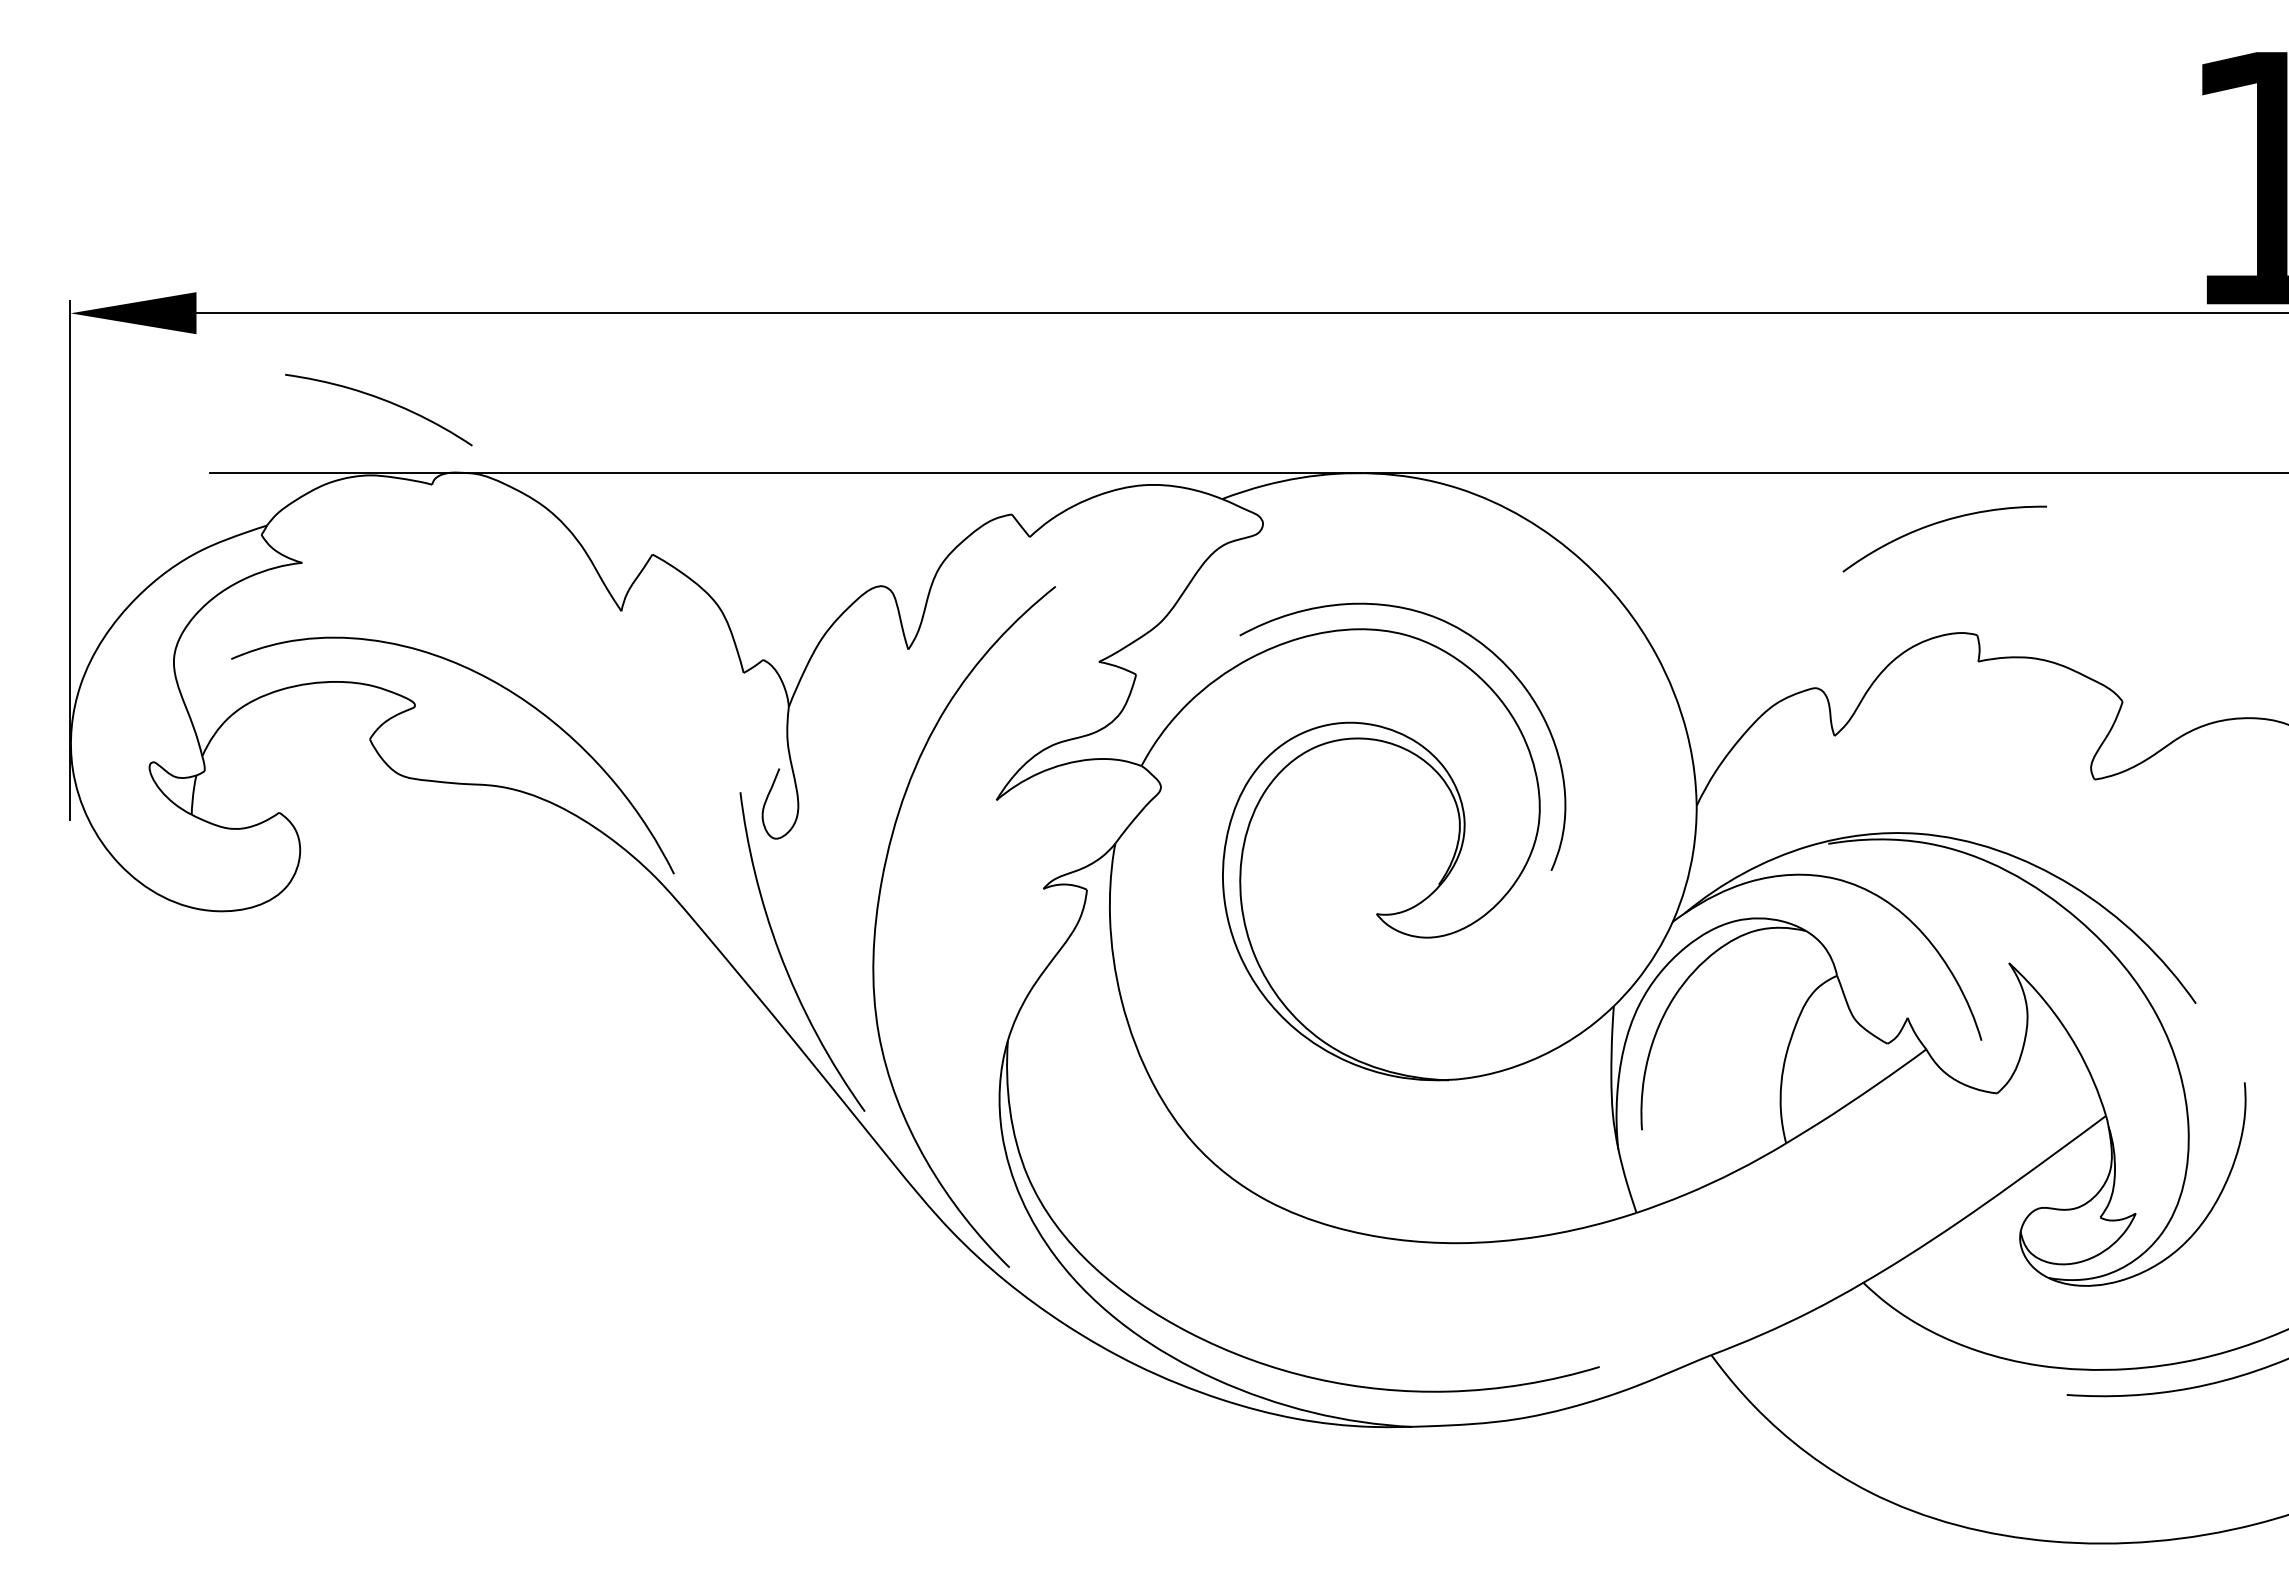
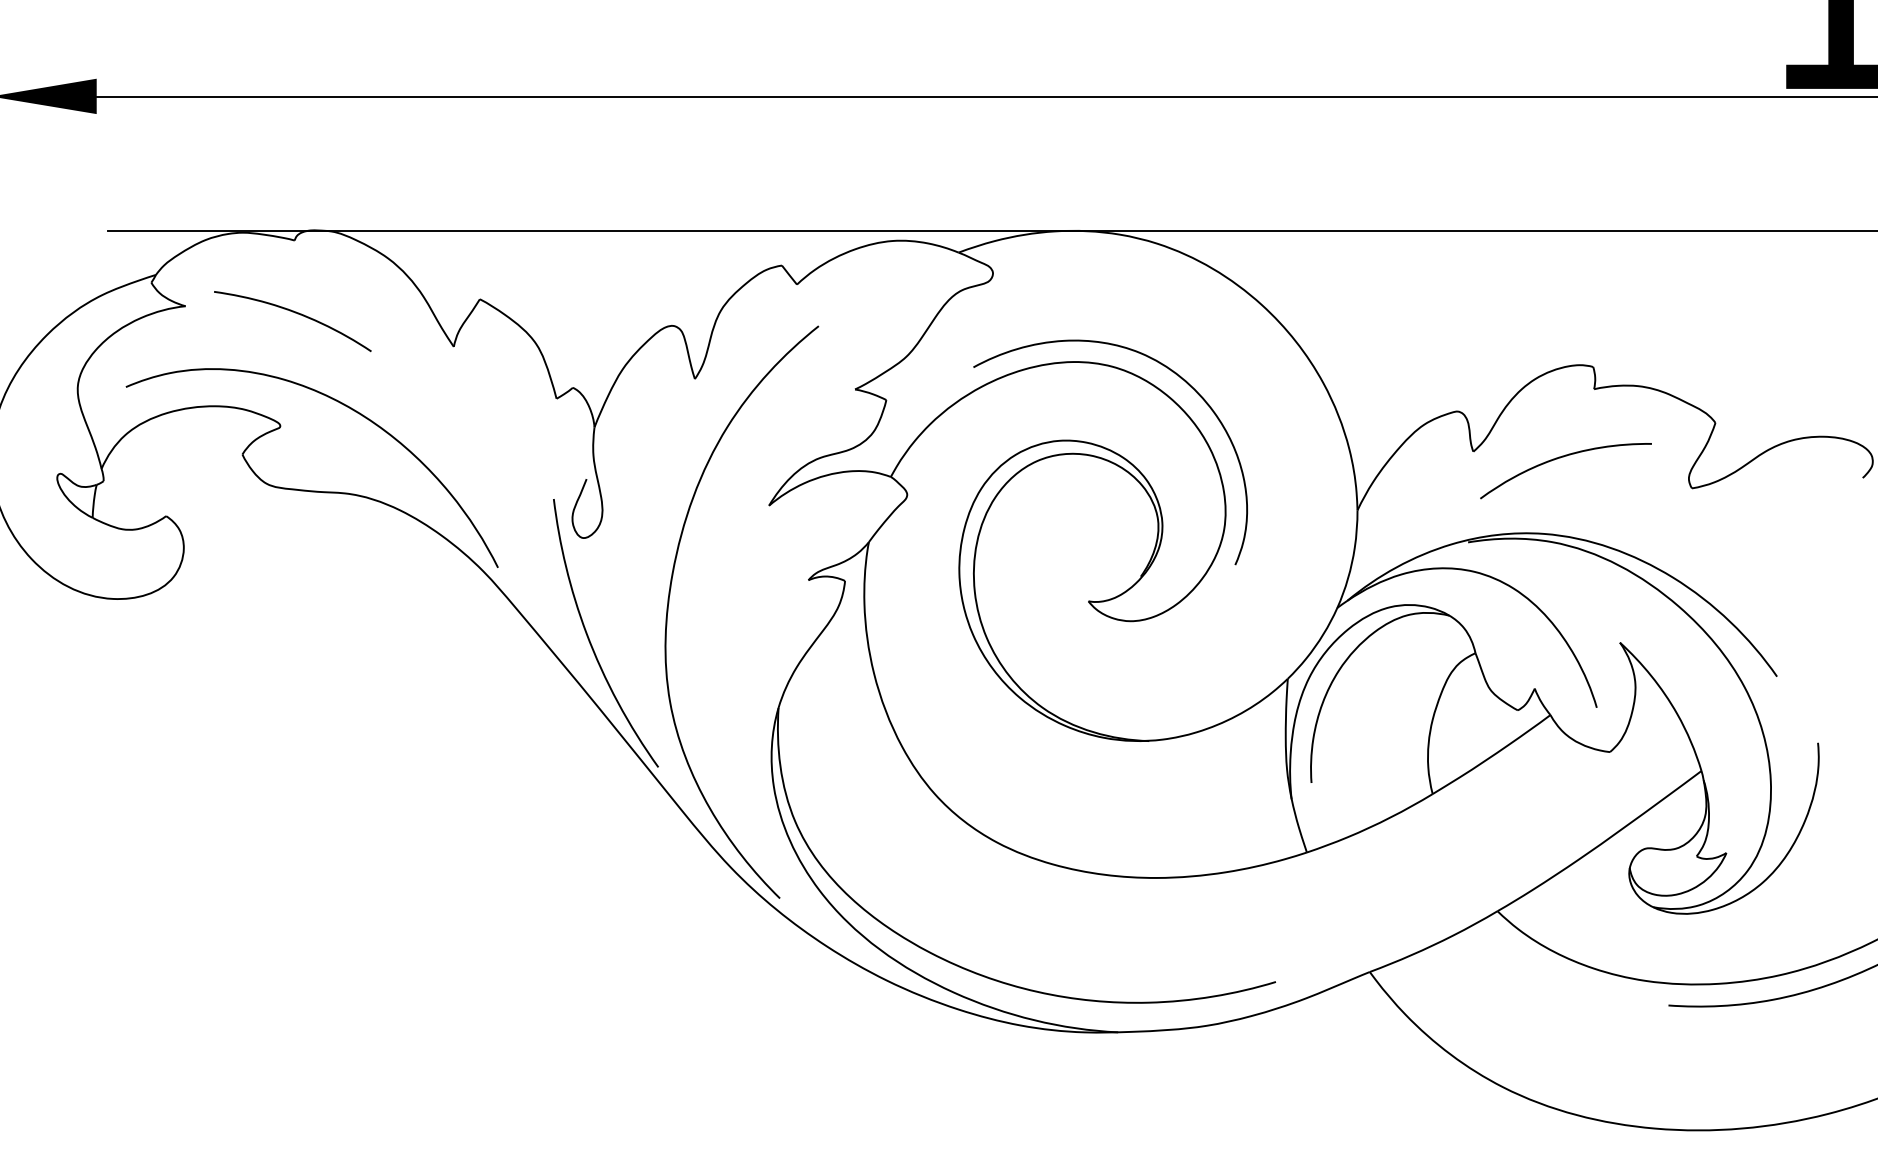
curve: (382, 400) -> (295, 313), moved
curve: (1939, 523) -> (1561, 458), moved

